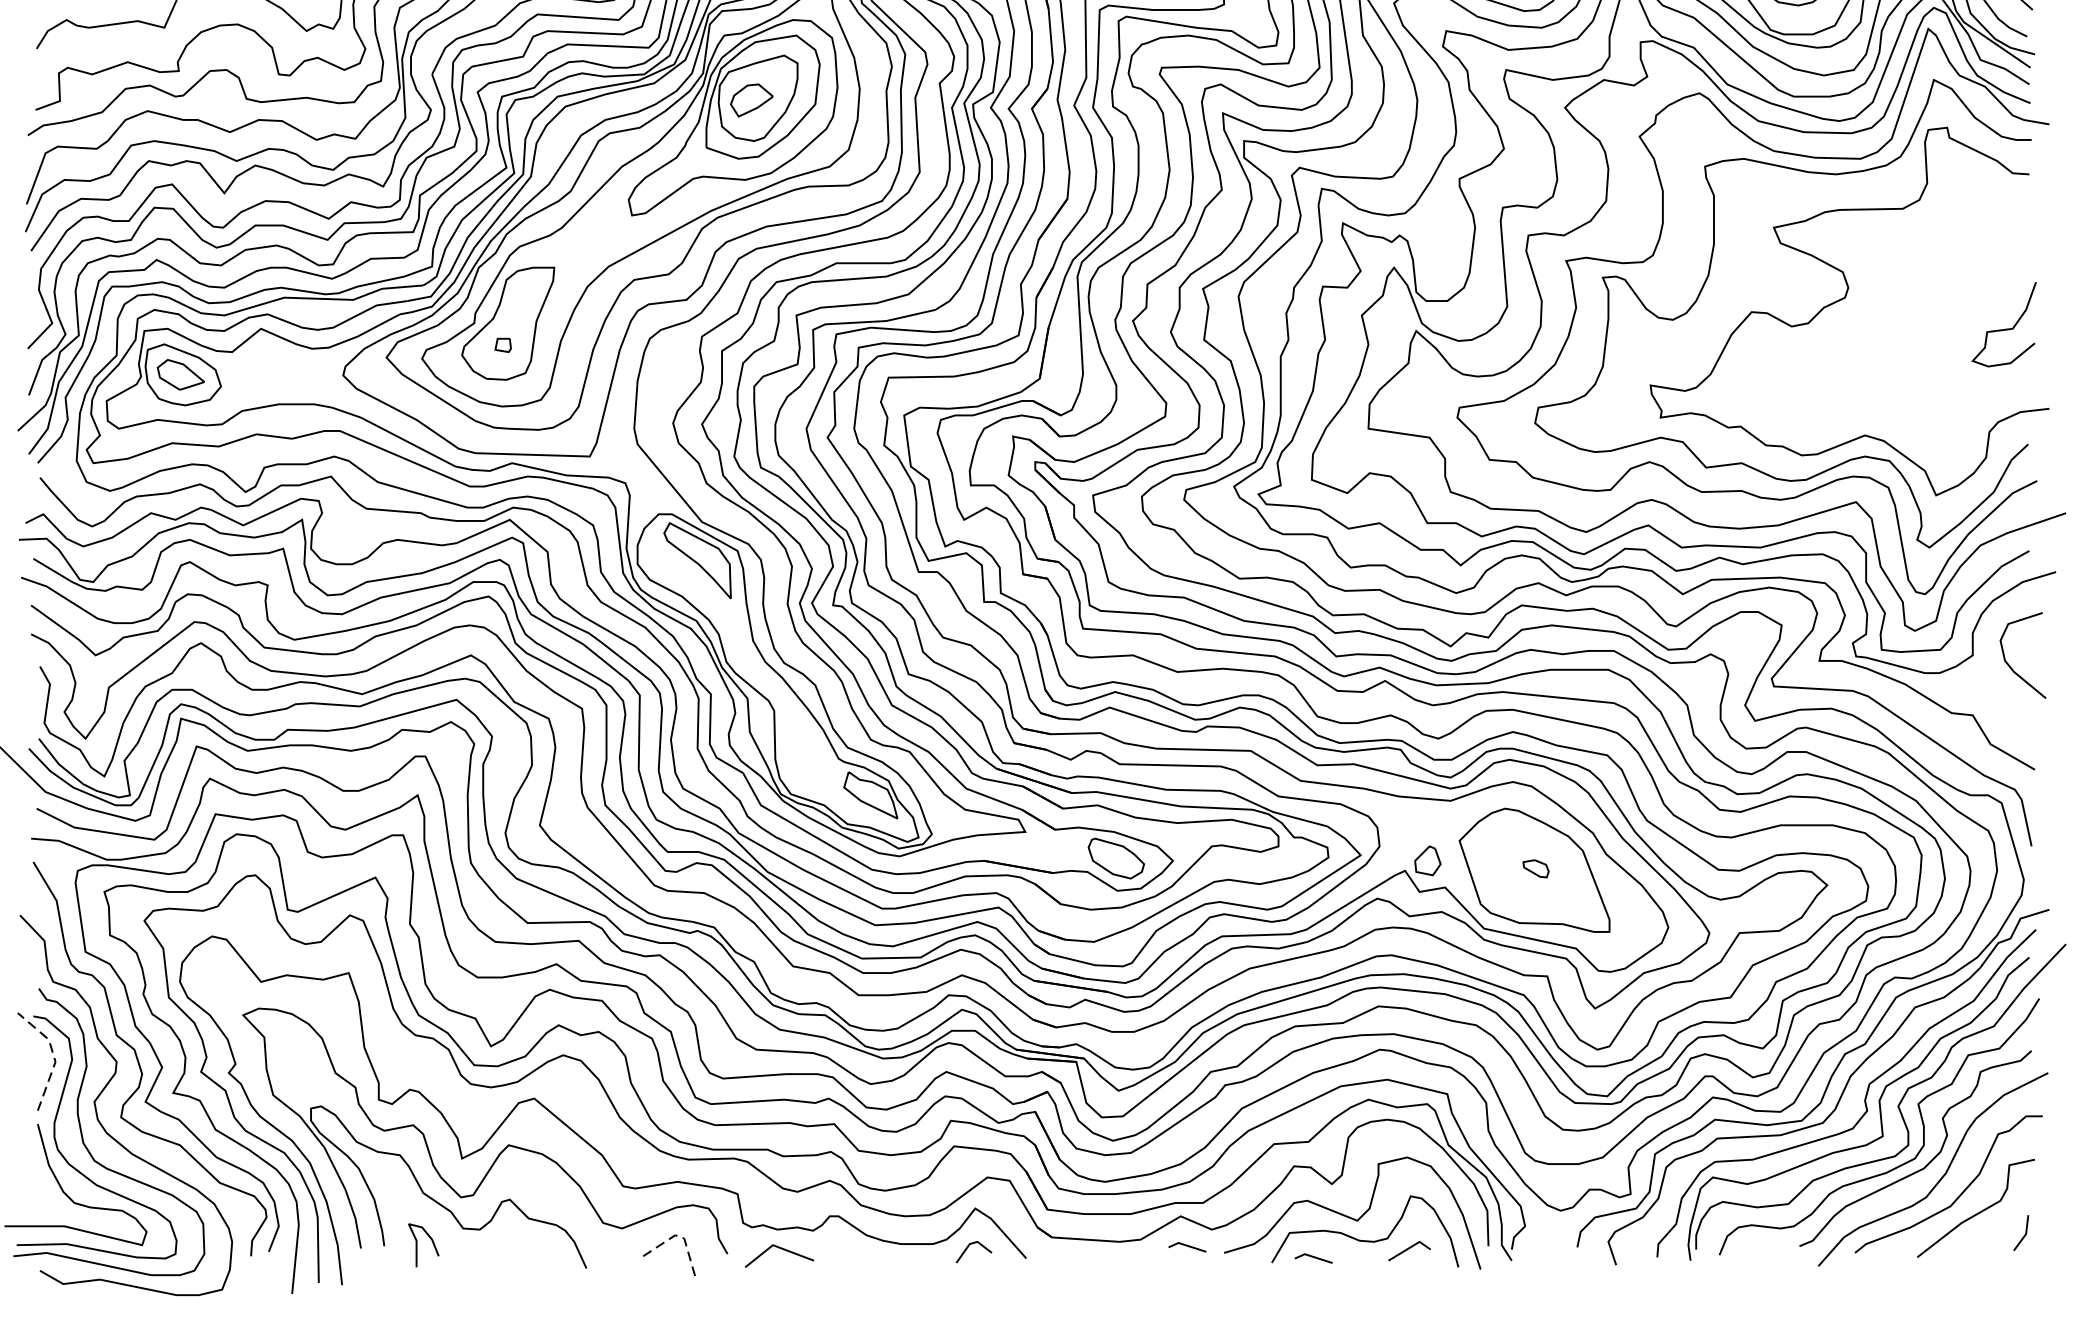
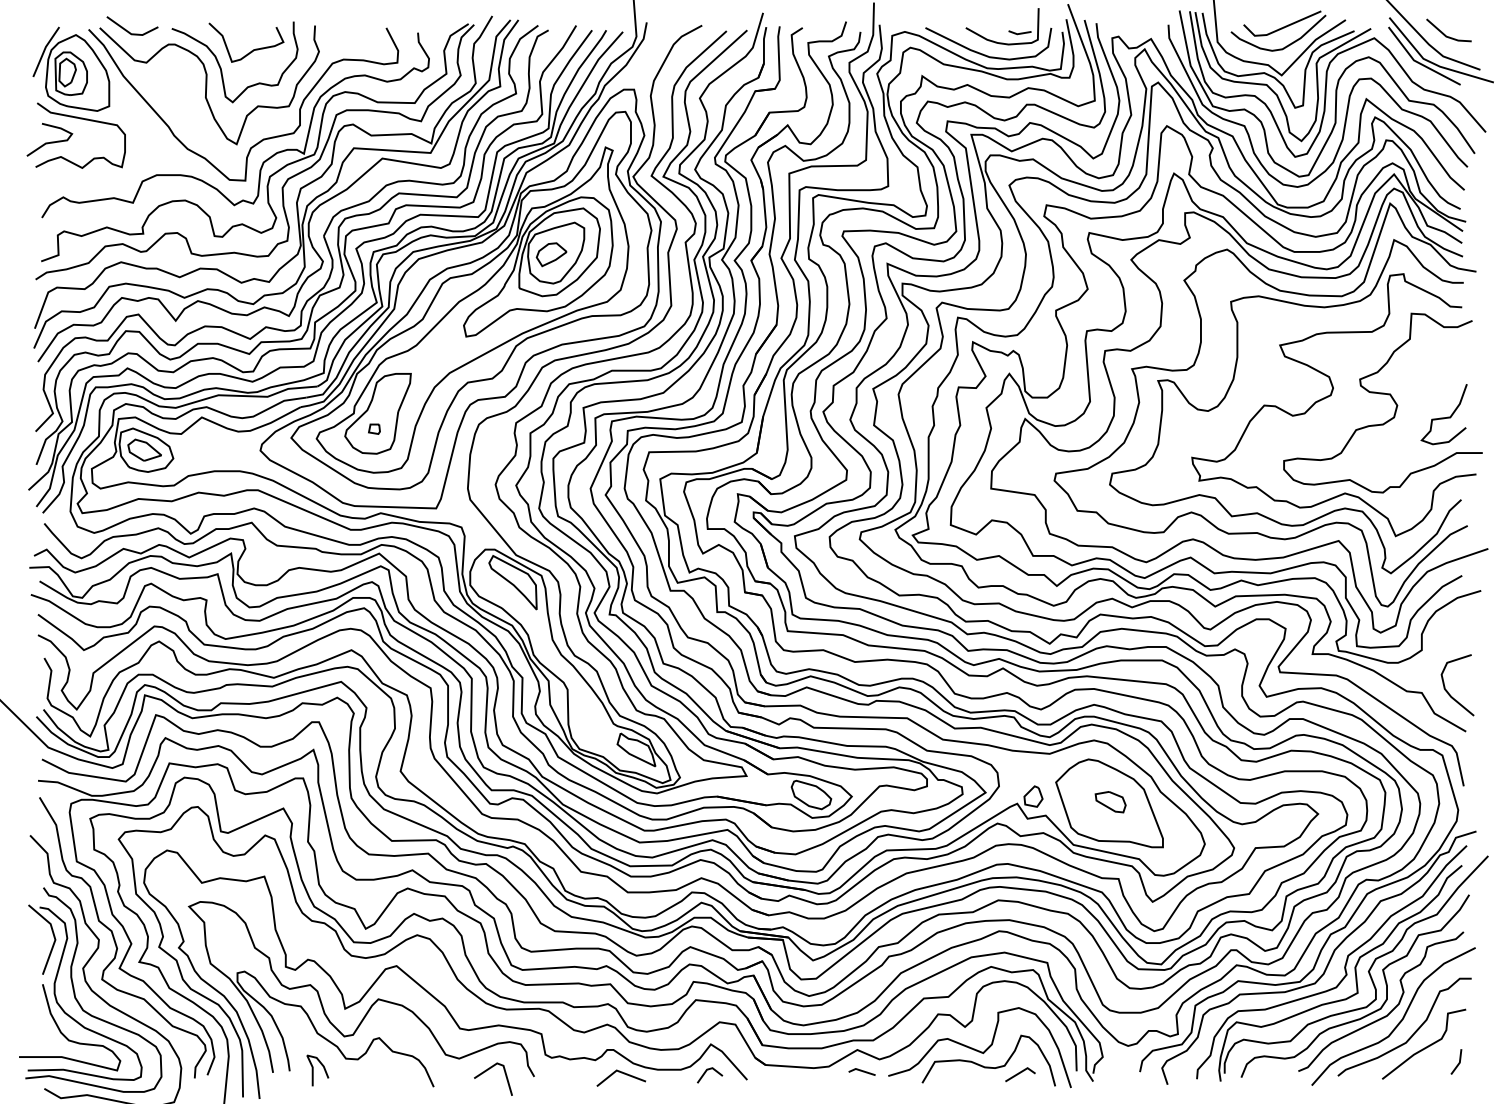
curve: (1917, 296) -> (1382, 394), added
curve: (2010, 664) -> (1448, 691), moved
part: (1535, 869) -> (1110, 802), size x1.67
line: (54, 1055) -> (54, 935), dashed -> solid
line: (682, 1238) -> (502, 1065), dashed -> solid
line: (779, 1249) -> (621, 1073), moved
line: (1312, 1257) -> (951, 1079), removed

